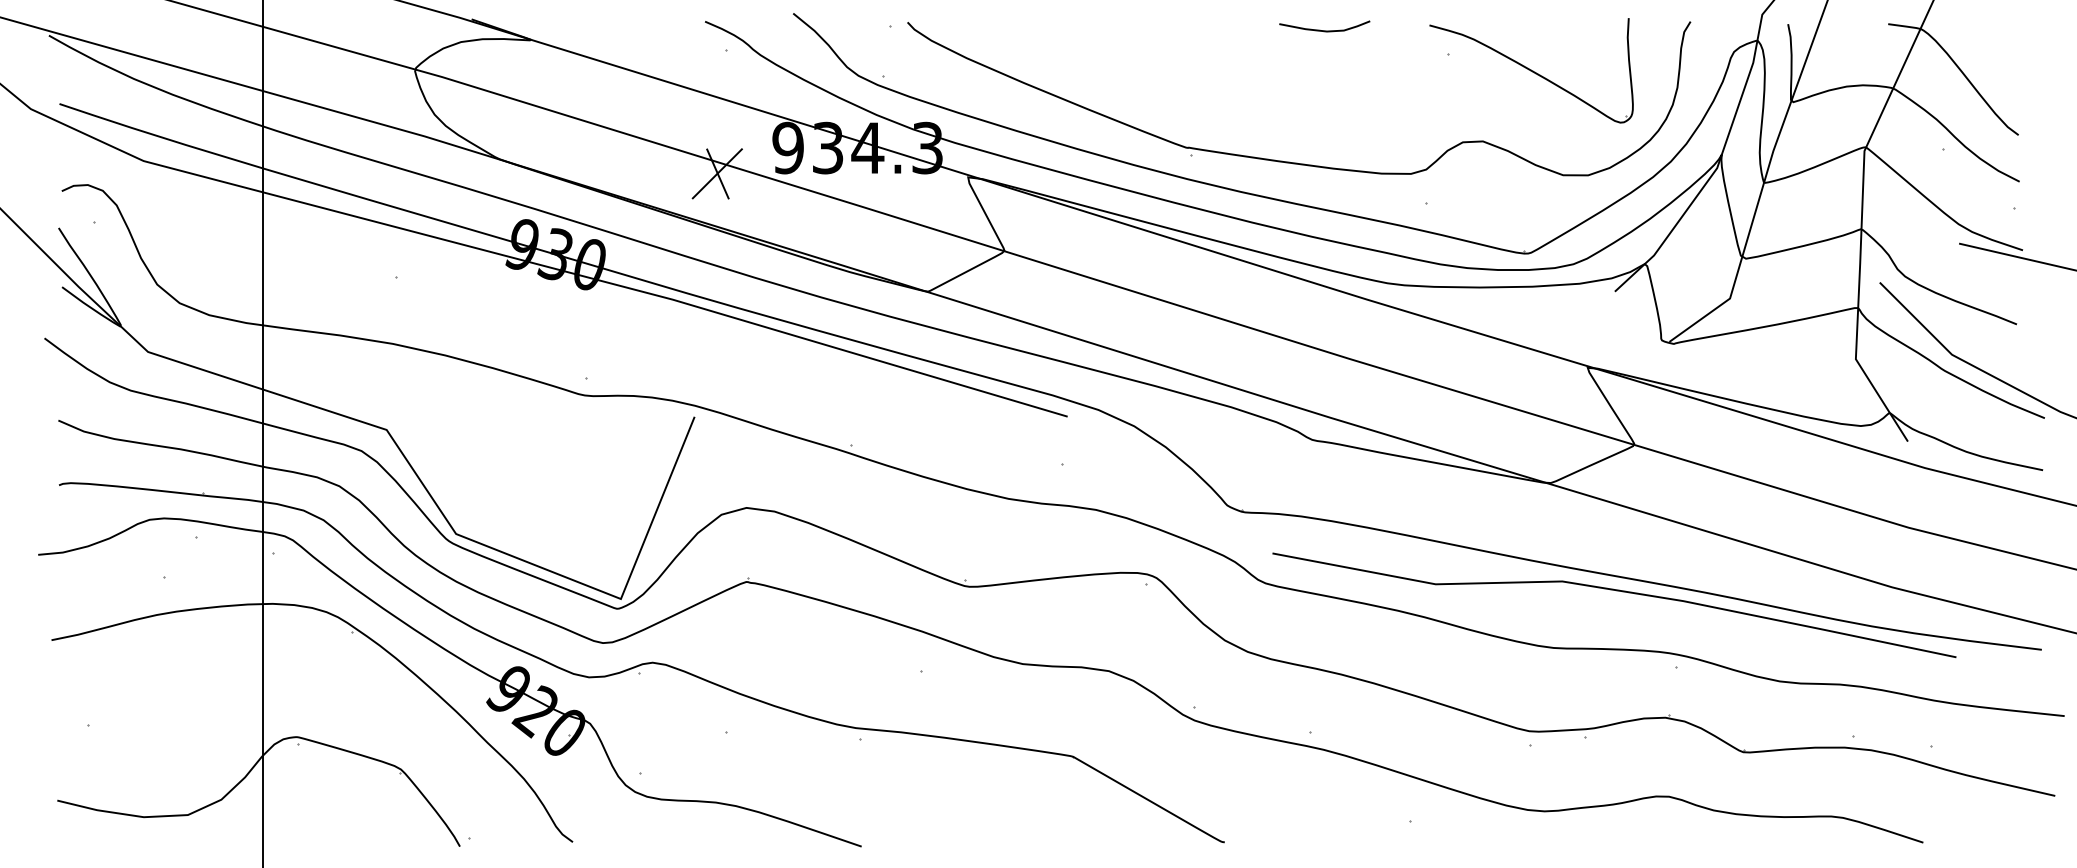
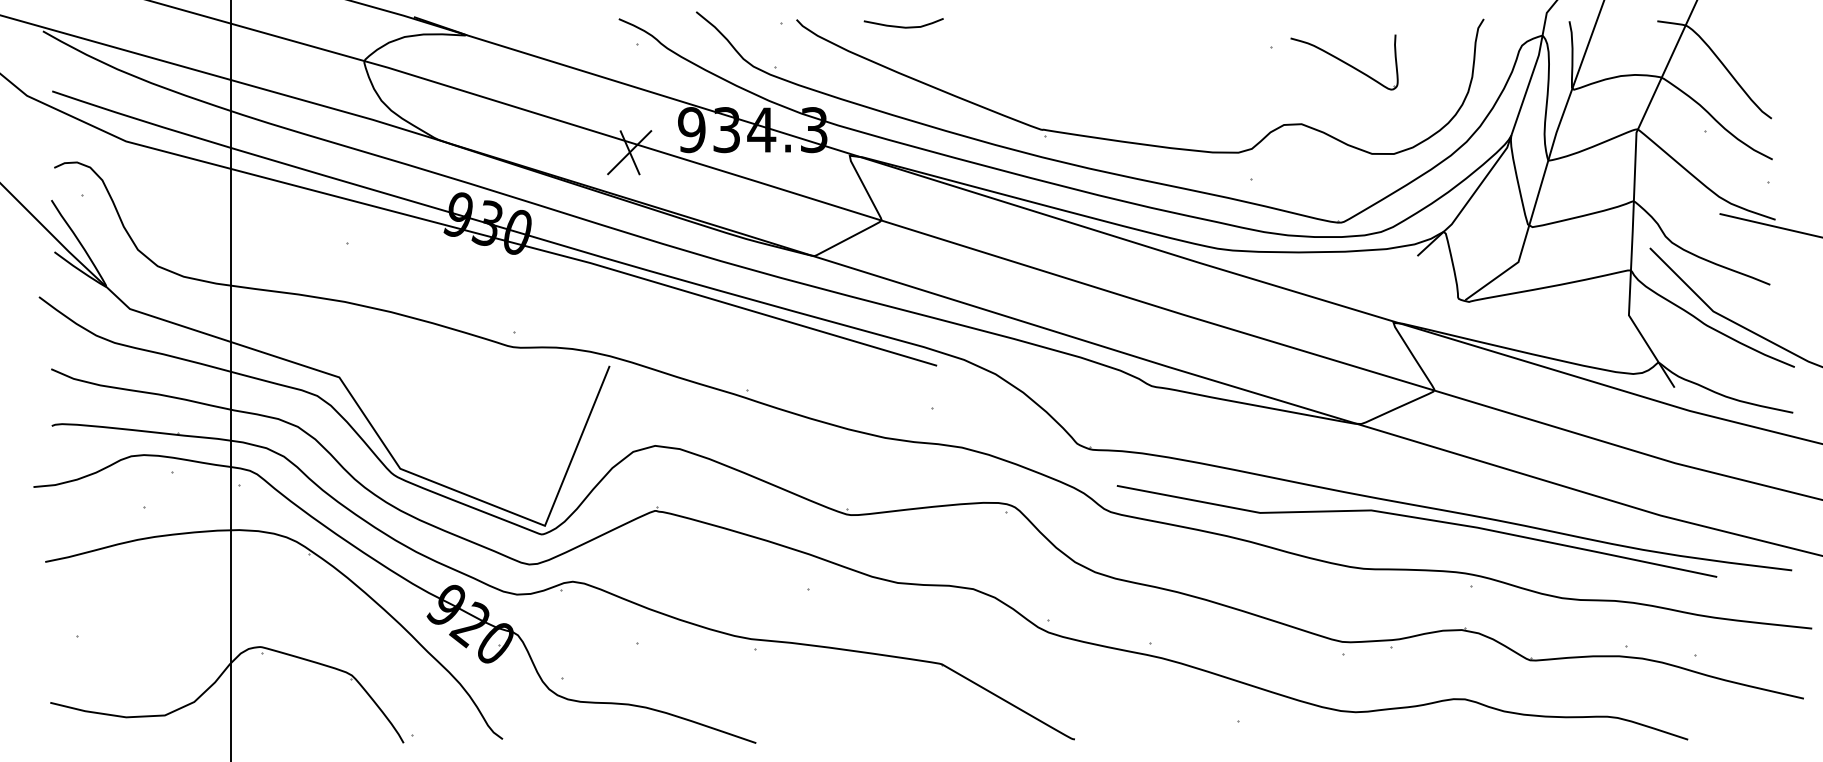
curve: (1324, 30) -> (903, 26), moved
part: (1531, 71) -> (1344, 62), size x0.6

